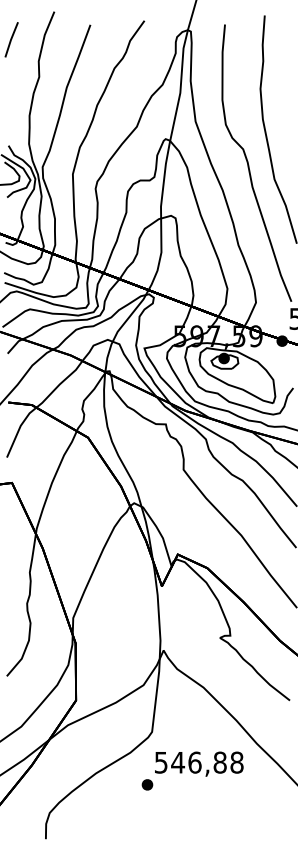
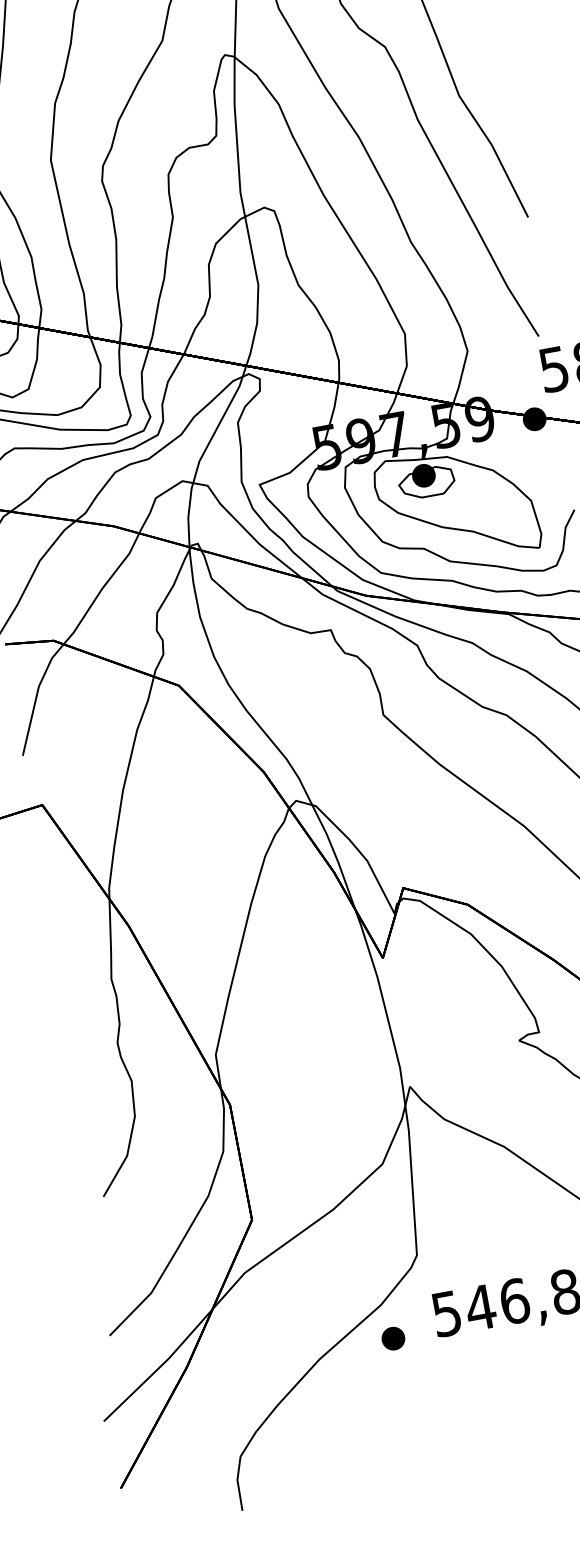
part: (147, 784) -> (393, 1337), moved

